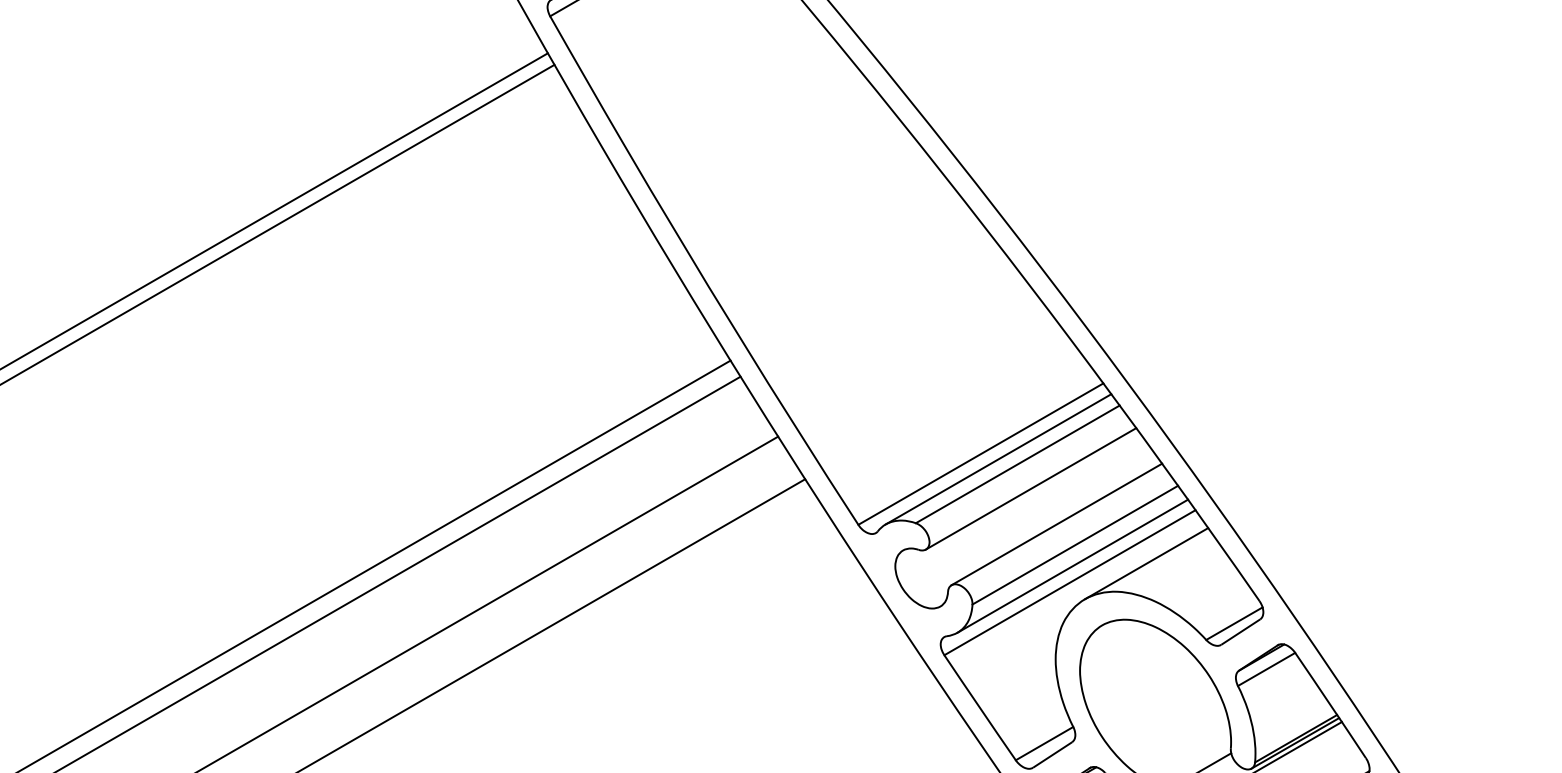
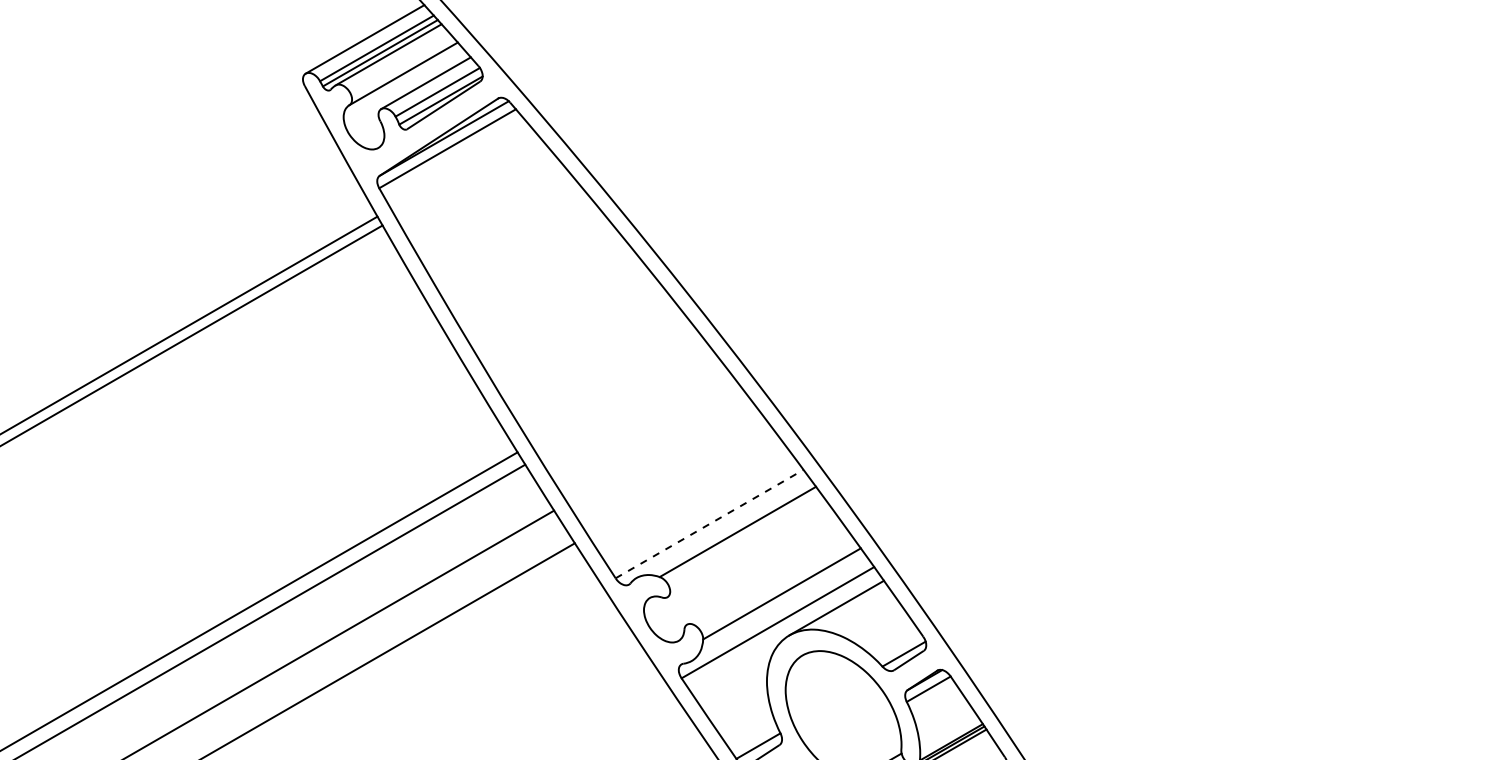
line: (982, 453) -> (710, 523), solid -> dashed
line: (997, 459) -> (722, 528), removed
line: (1030, 488) -> (747, 550), removed
line: (1056, 523) -> (767, 577), removed
line: (1072, 565) -> (779, 609), removed

